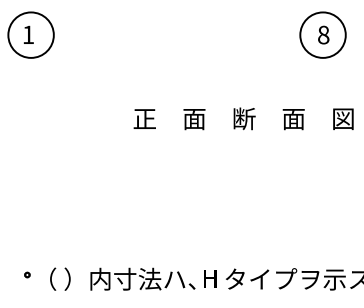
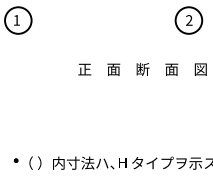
text: (324, 35) -> (189, 20), 8 -> 2

